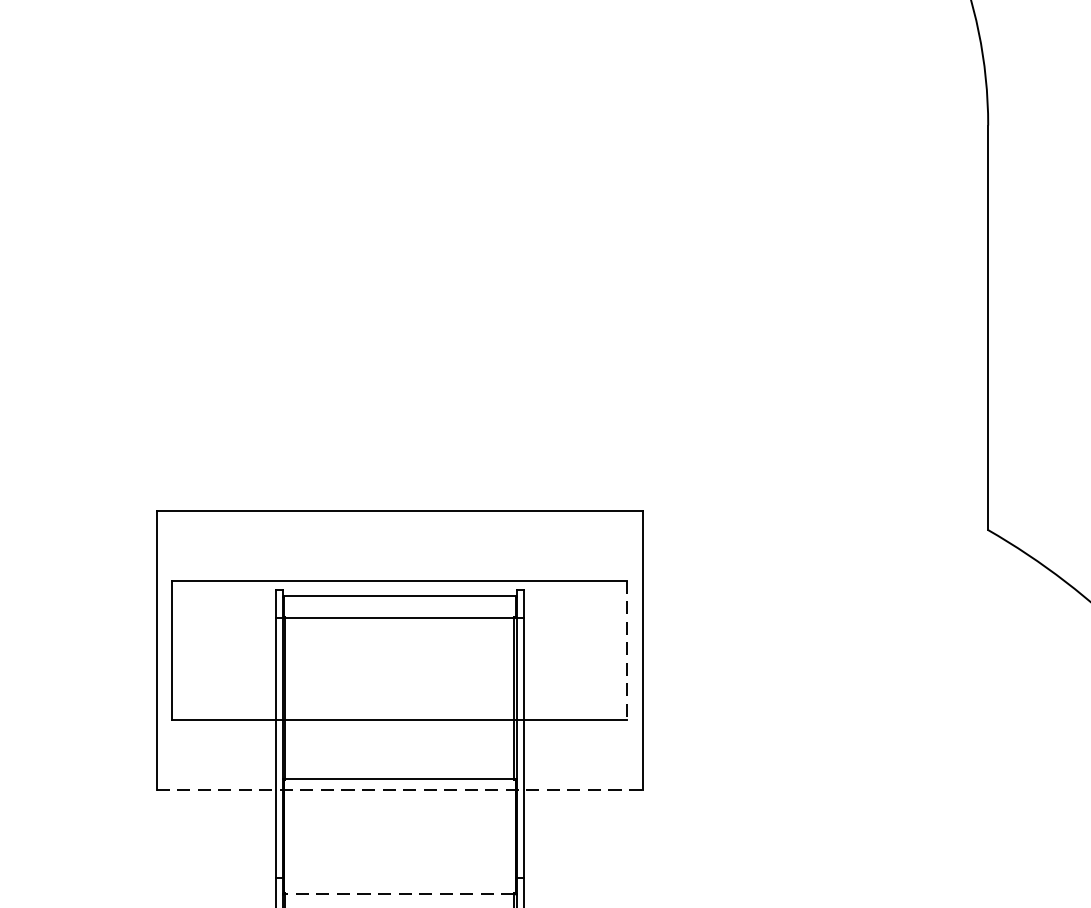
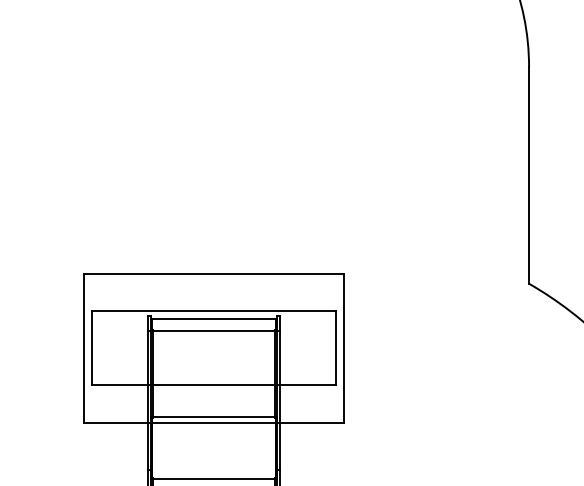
line: (626, 651) -> (335, 348), dashed -> solid
line: (400, 789) -> (214, 422), dashed -> solid
line: (398, 893) -> (213, 478), dashed -> solid

